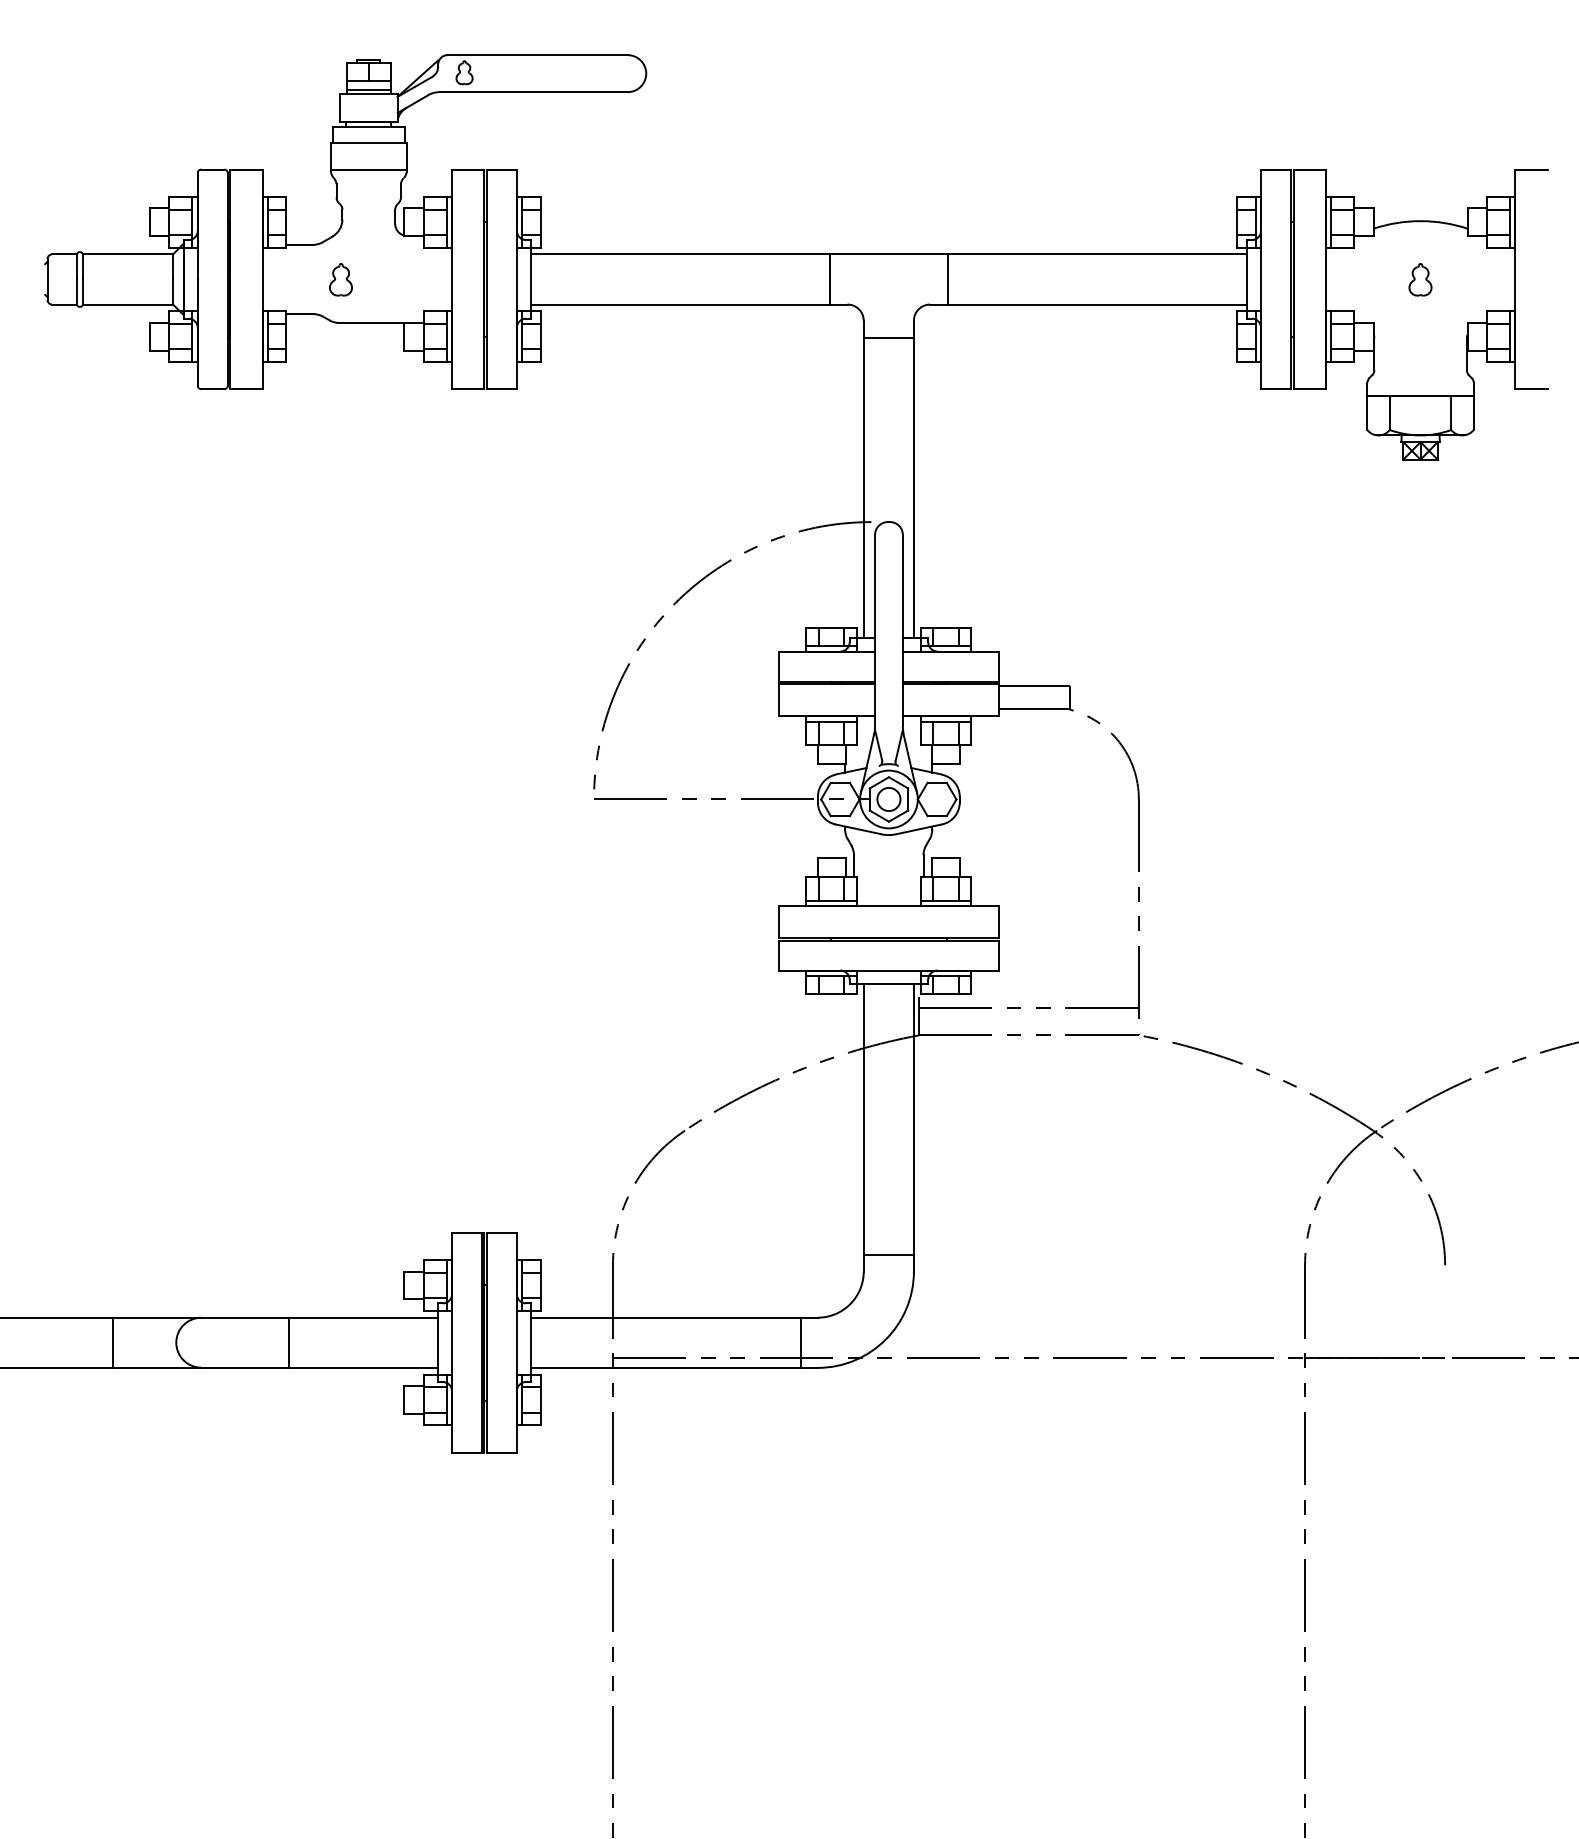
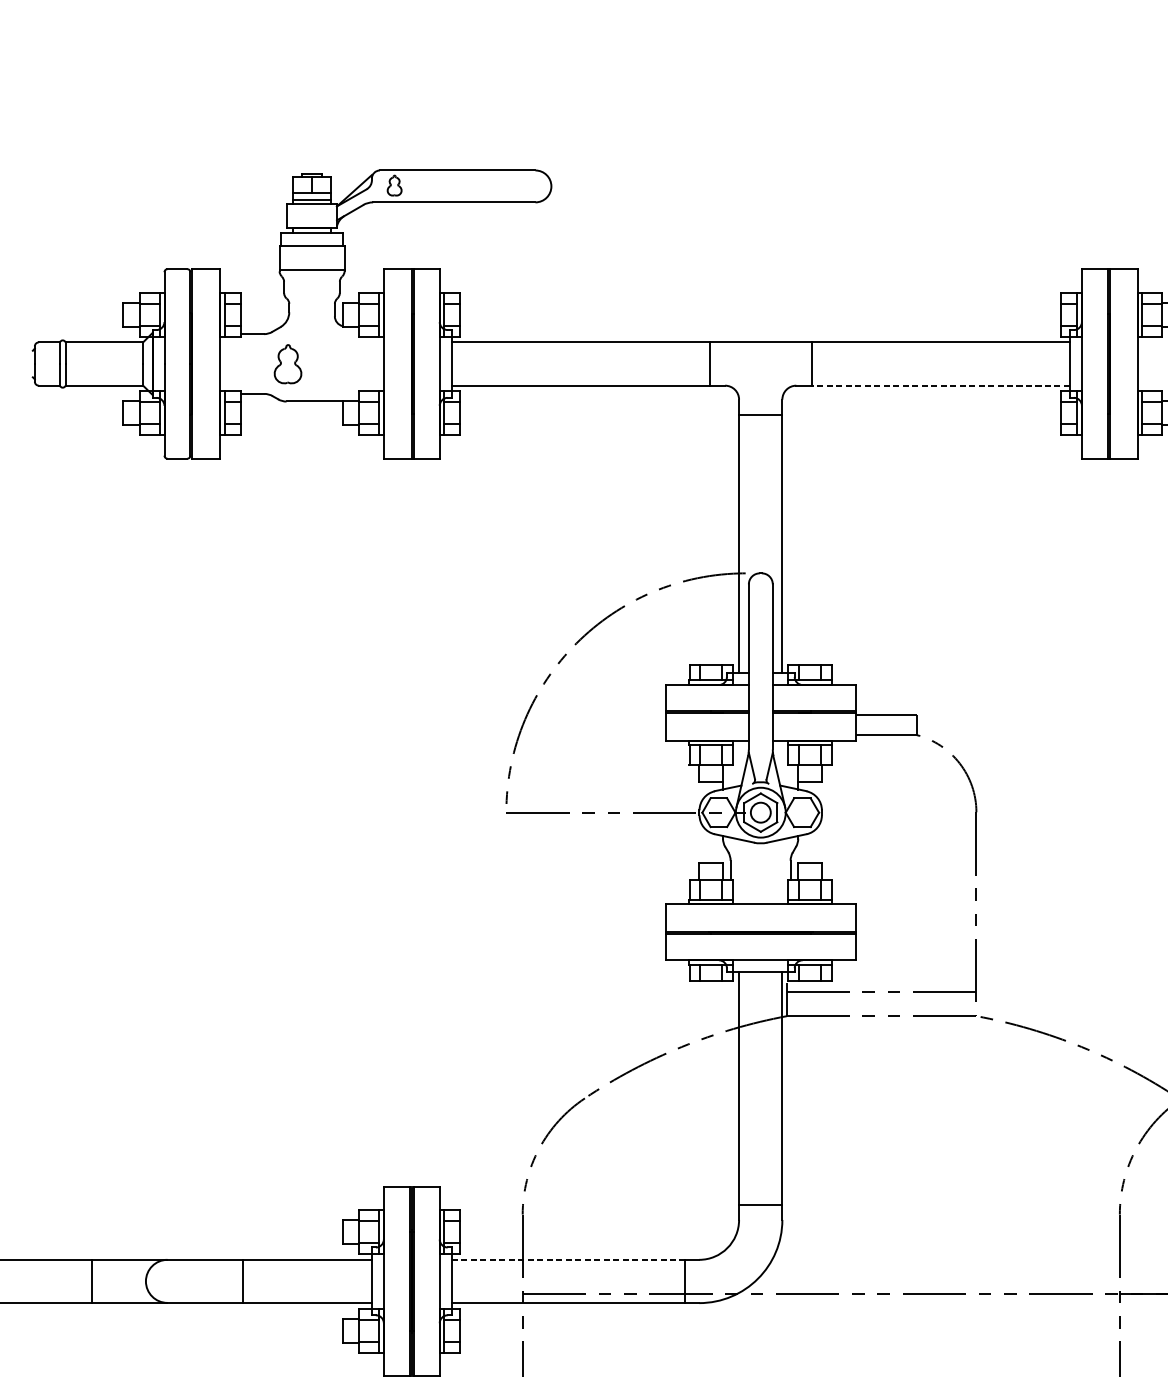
part: (340, 279) -> (287, 364), size x1.4
line: (1097, 304) -> (940, 385), solid -> dashed
line: (666, 1317) -> (568, 1259), solid -> dashed

